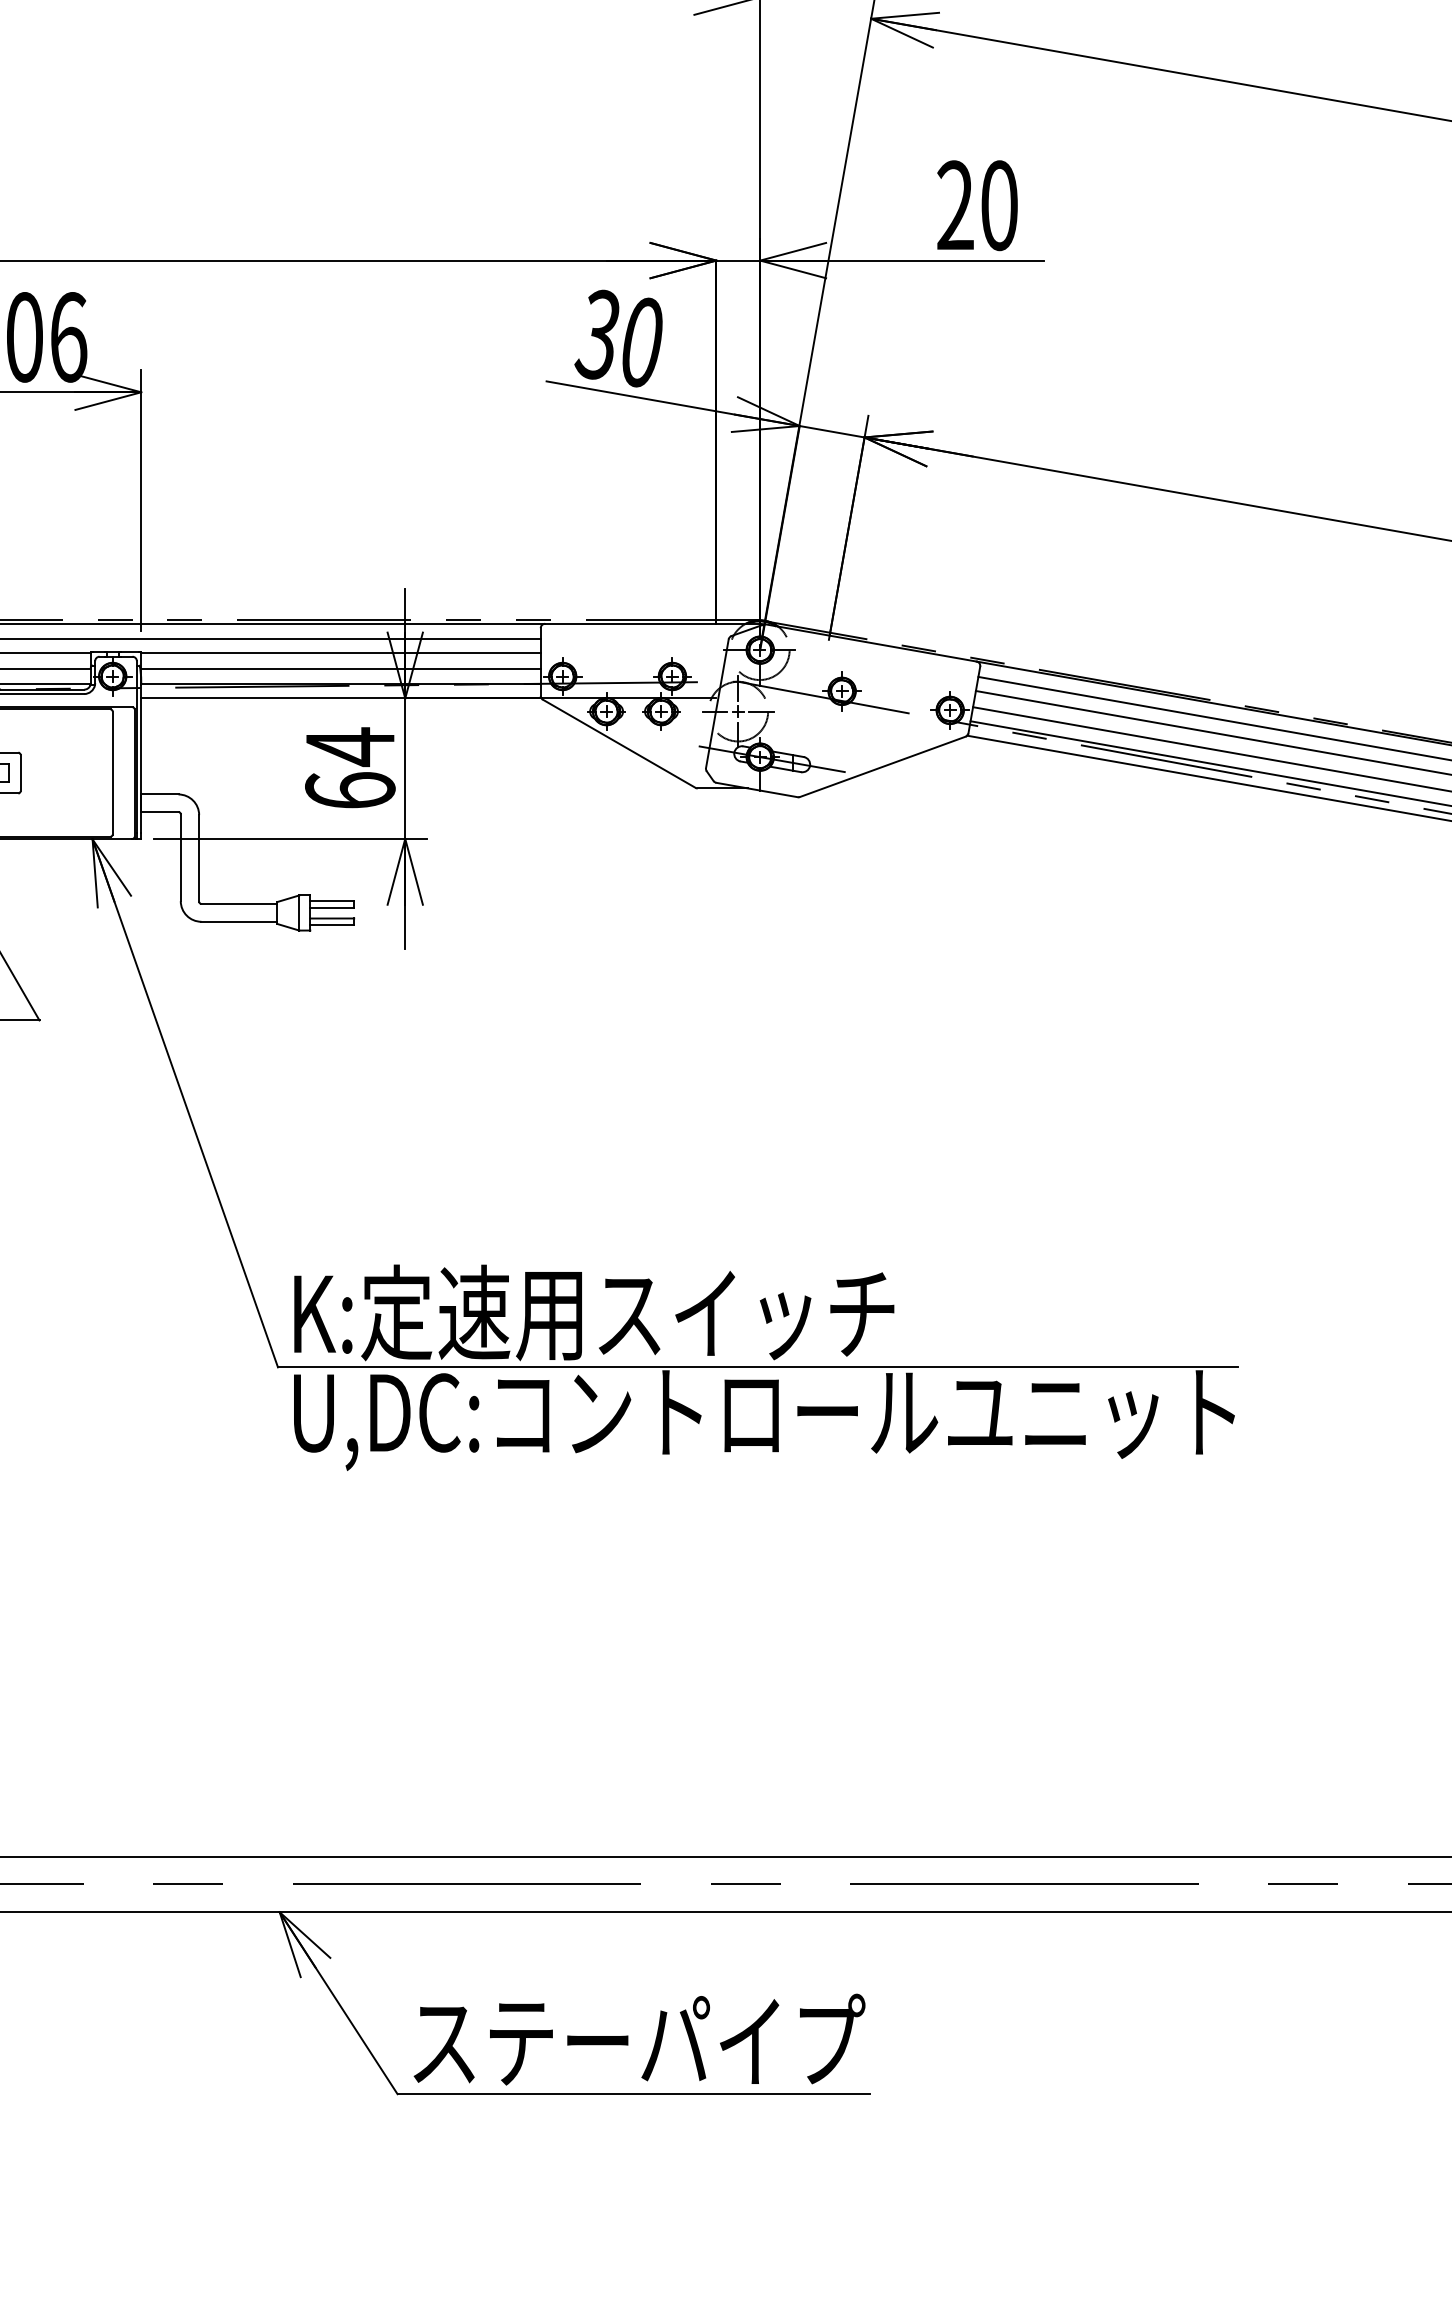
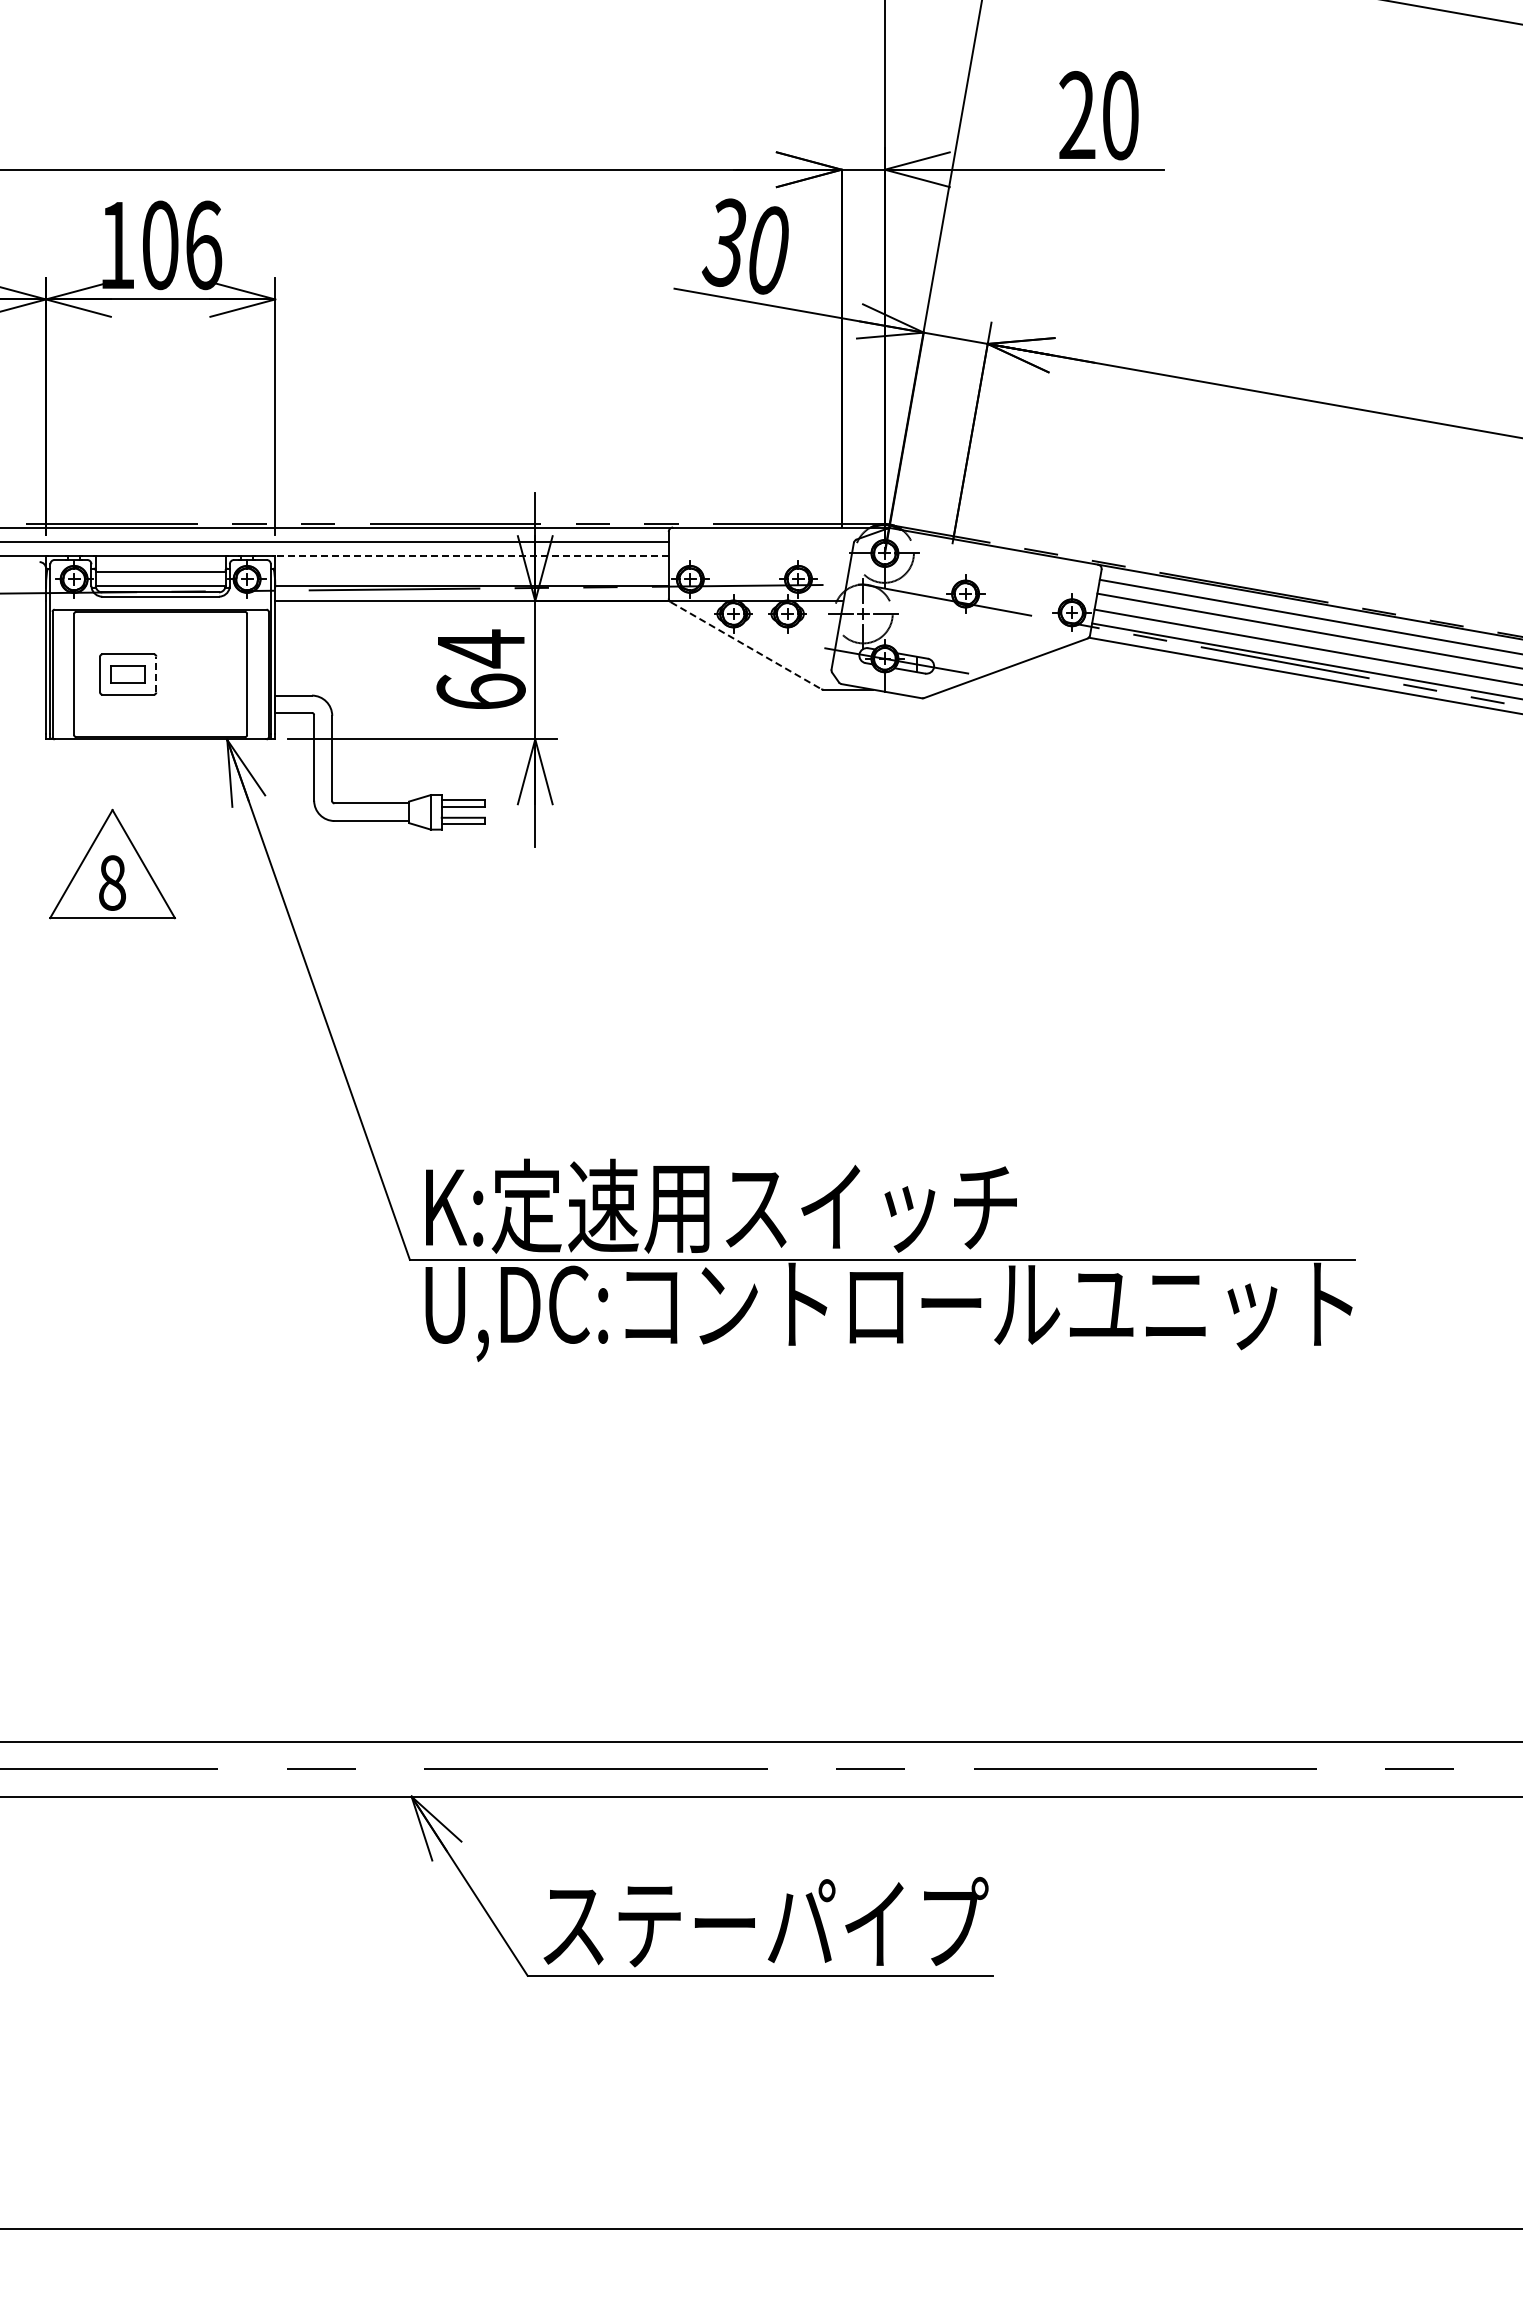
line: (340, 653) -> (471, 556), solid -> dashed
line: (340, 669) -> (471, 572), removed
line: (619, 743) -> (746, 645), solid -> dashed
line: (20, 773) -> (156, 674), solid -> dashed

